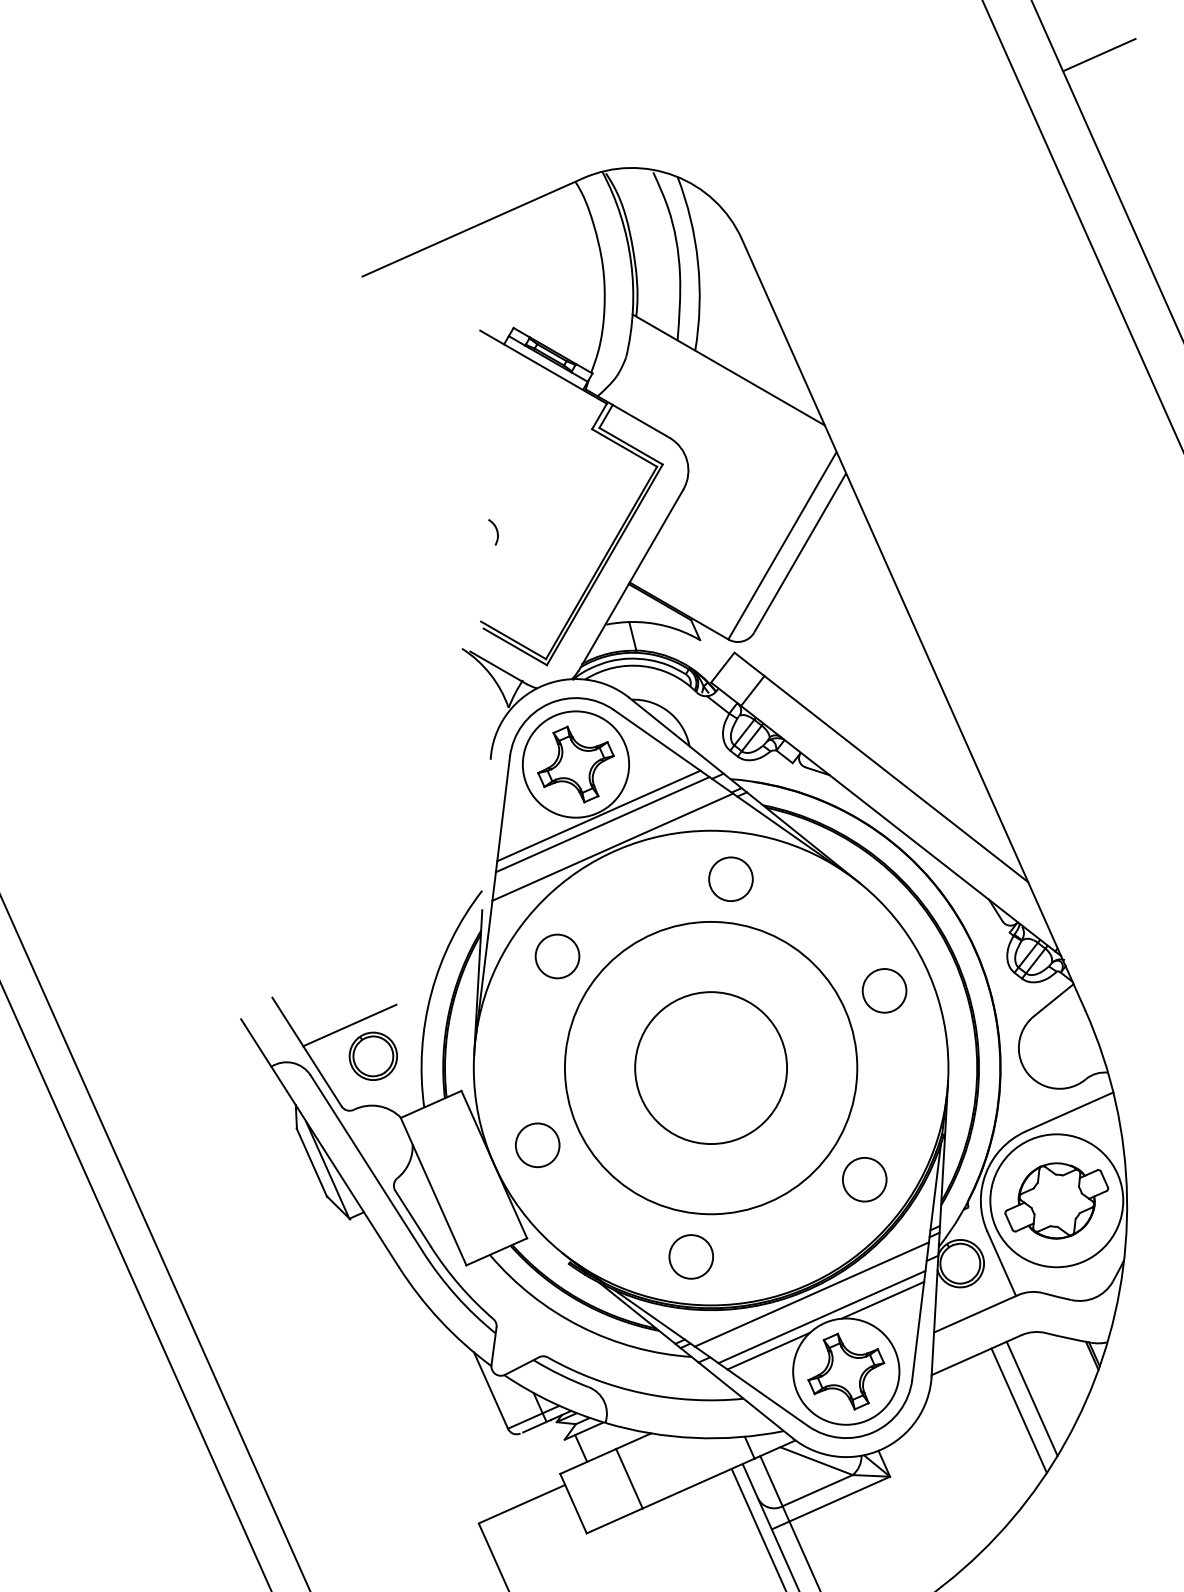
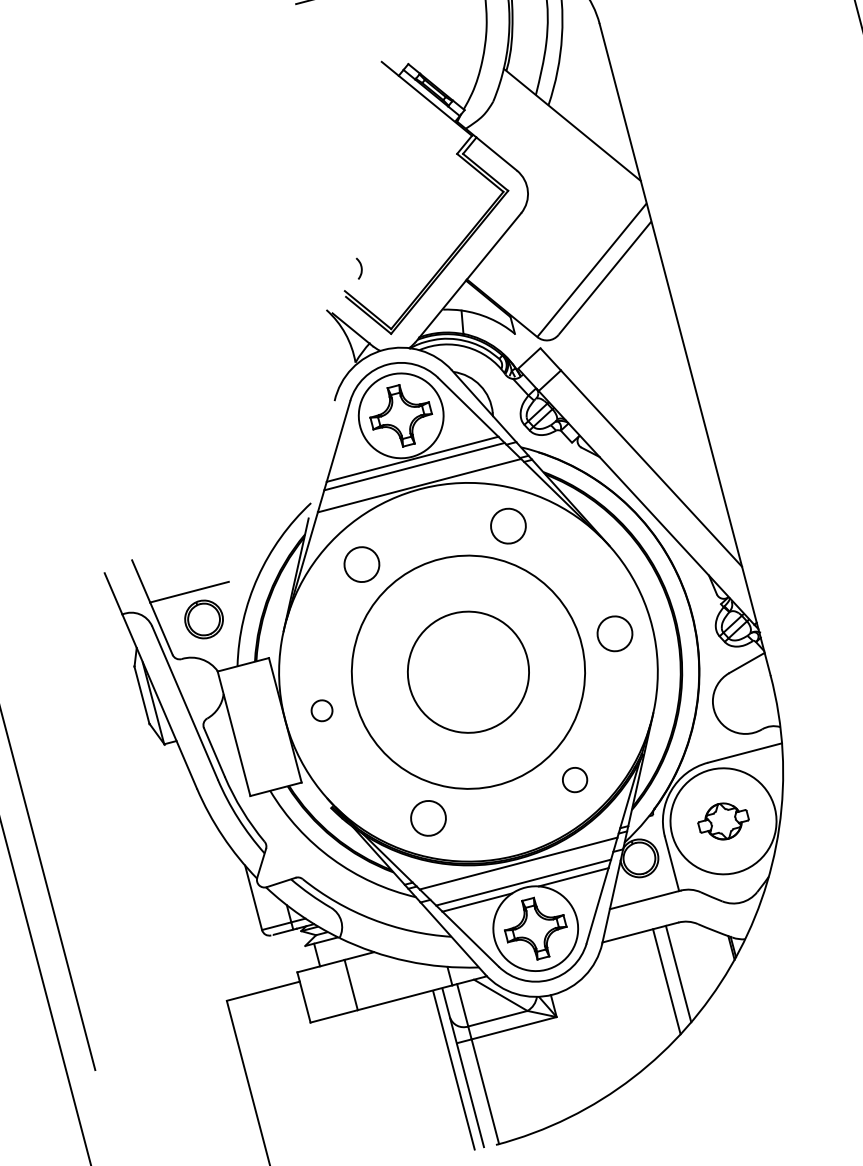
curve: (496, 532) -> (360, 269), moved
circle: (537, 1145) -> (321, 710), size x0.6
circle: (864, 1179) -> (574, 779), size x0.7
part: (1056, 1200) -> (723, 821), size x0.6

